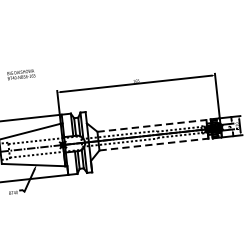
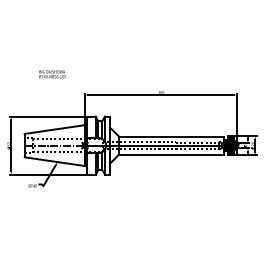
line: (152, 125) -> (172, 136), dashed -> solid
line: (154, 144) -> (172, 154), dashed -> solid

